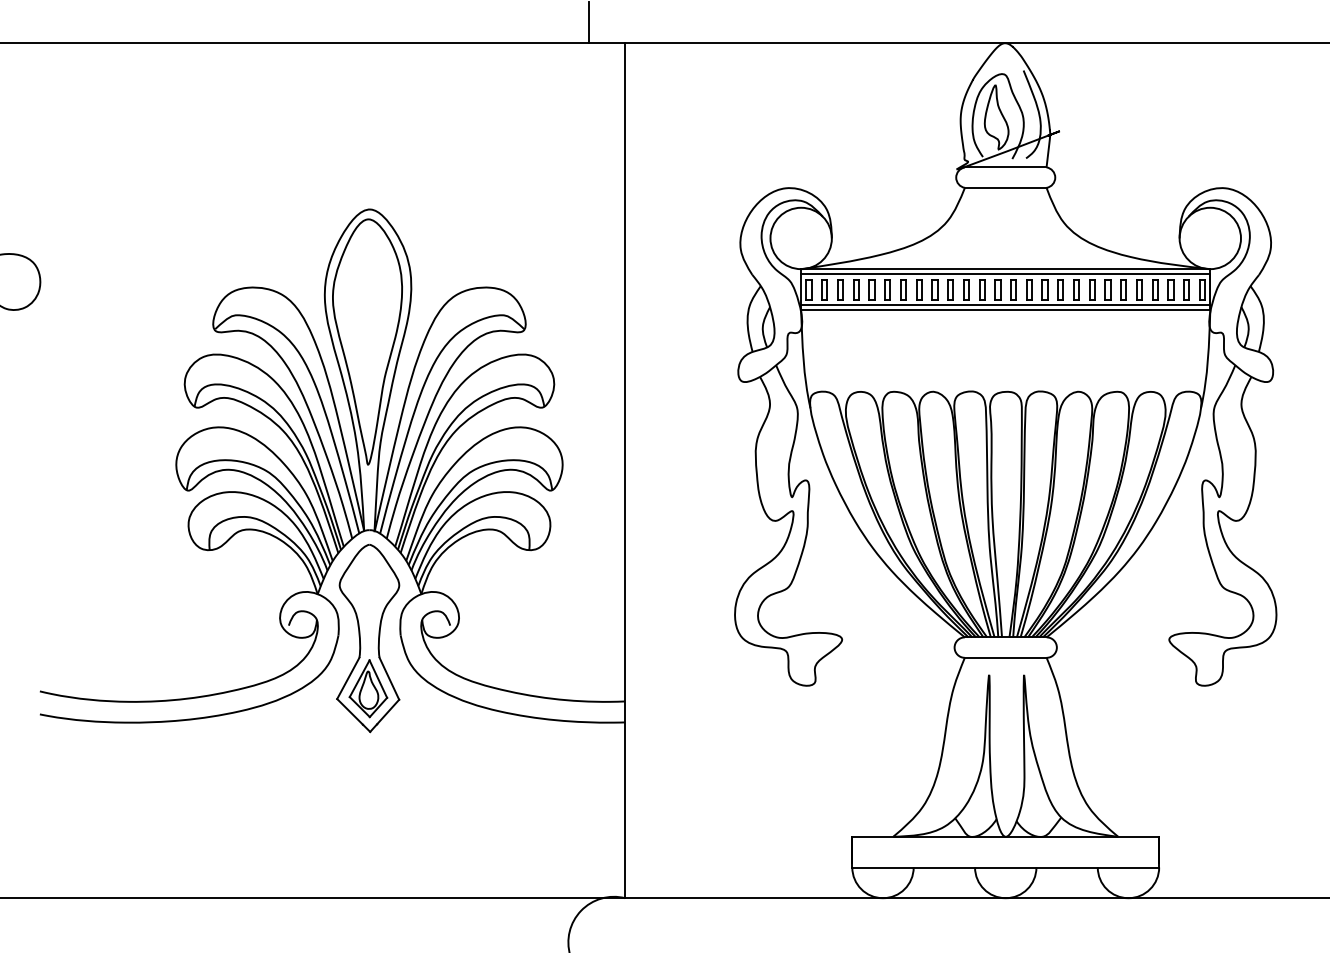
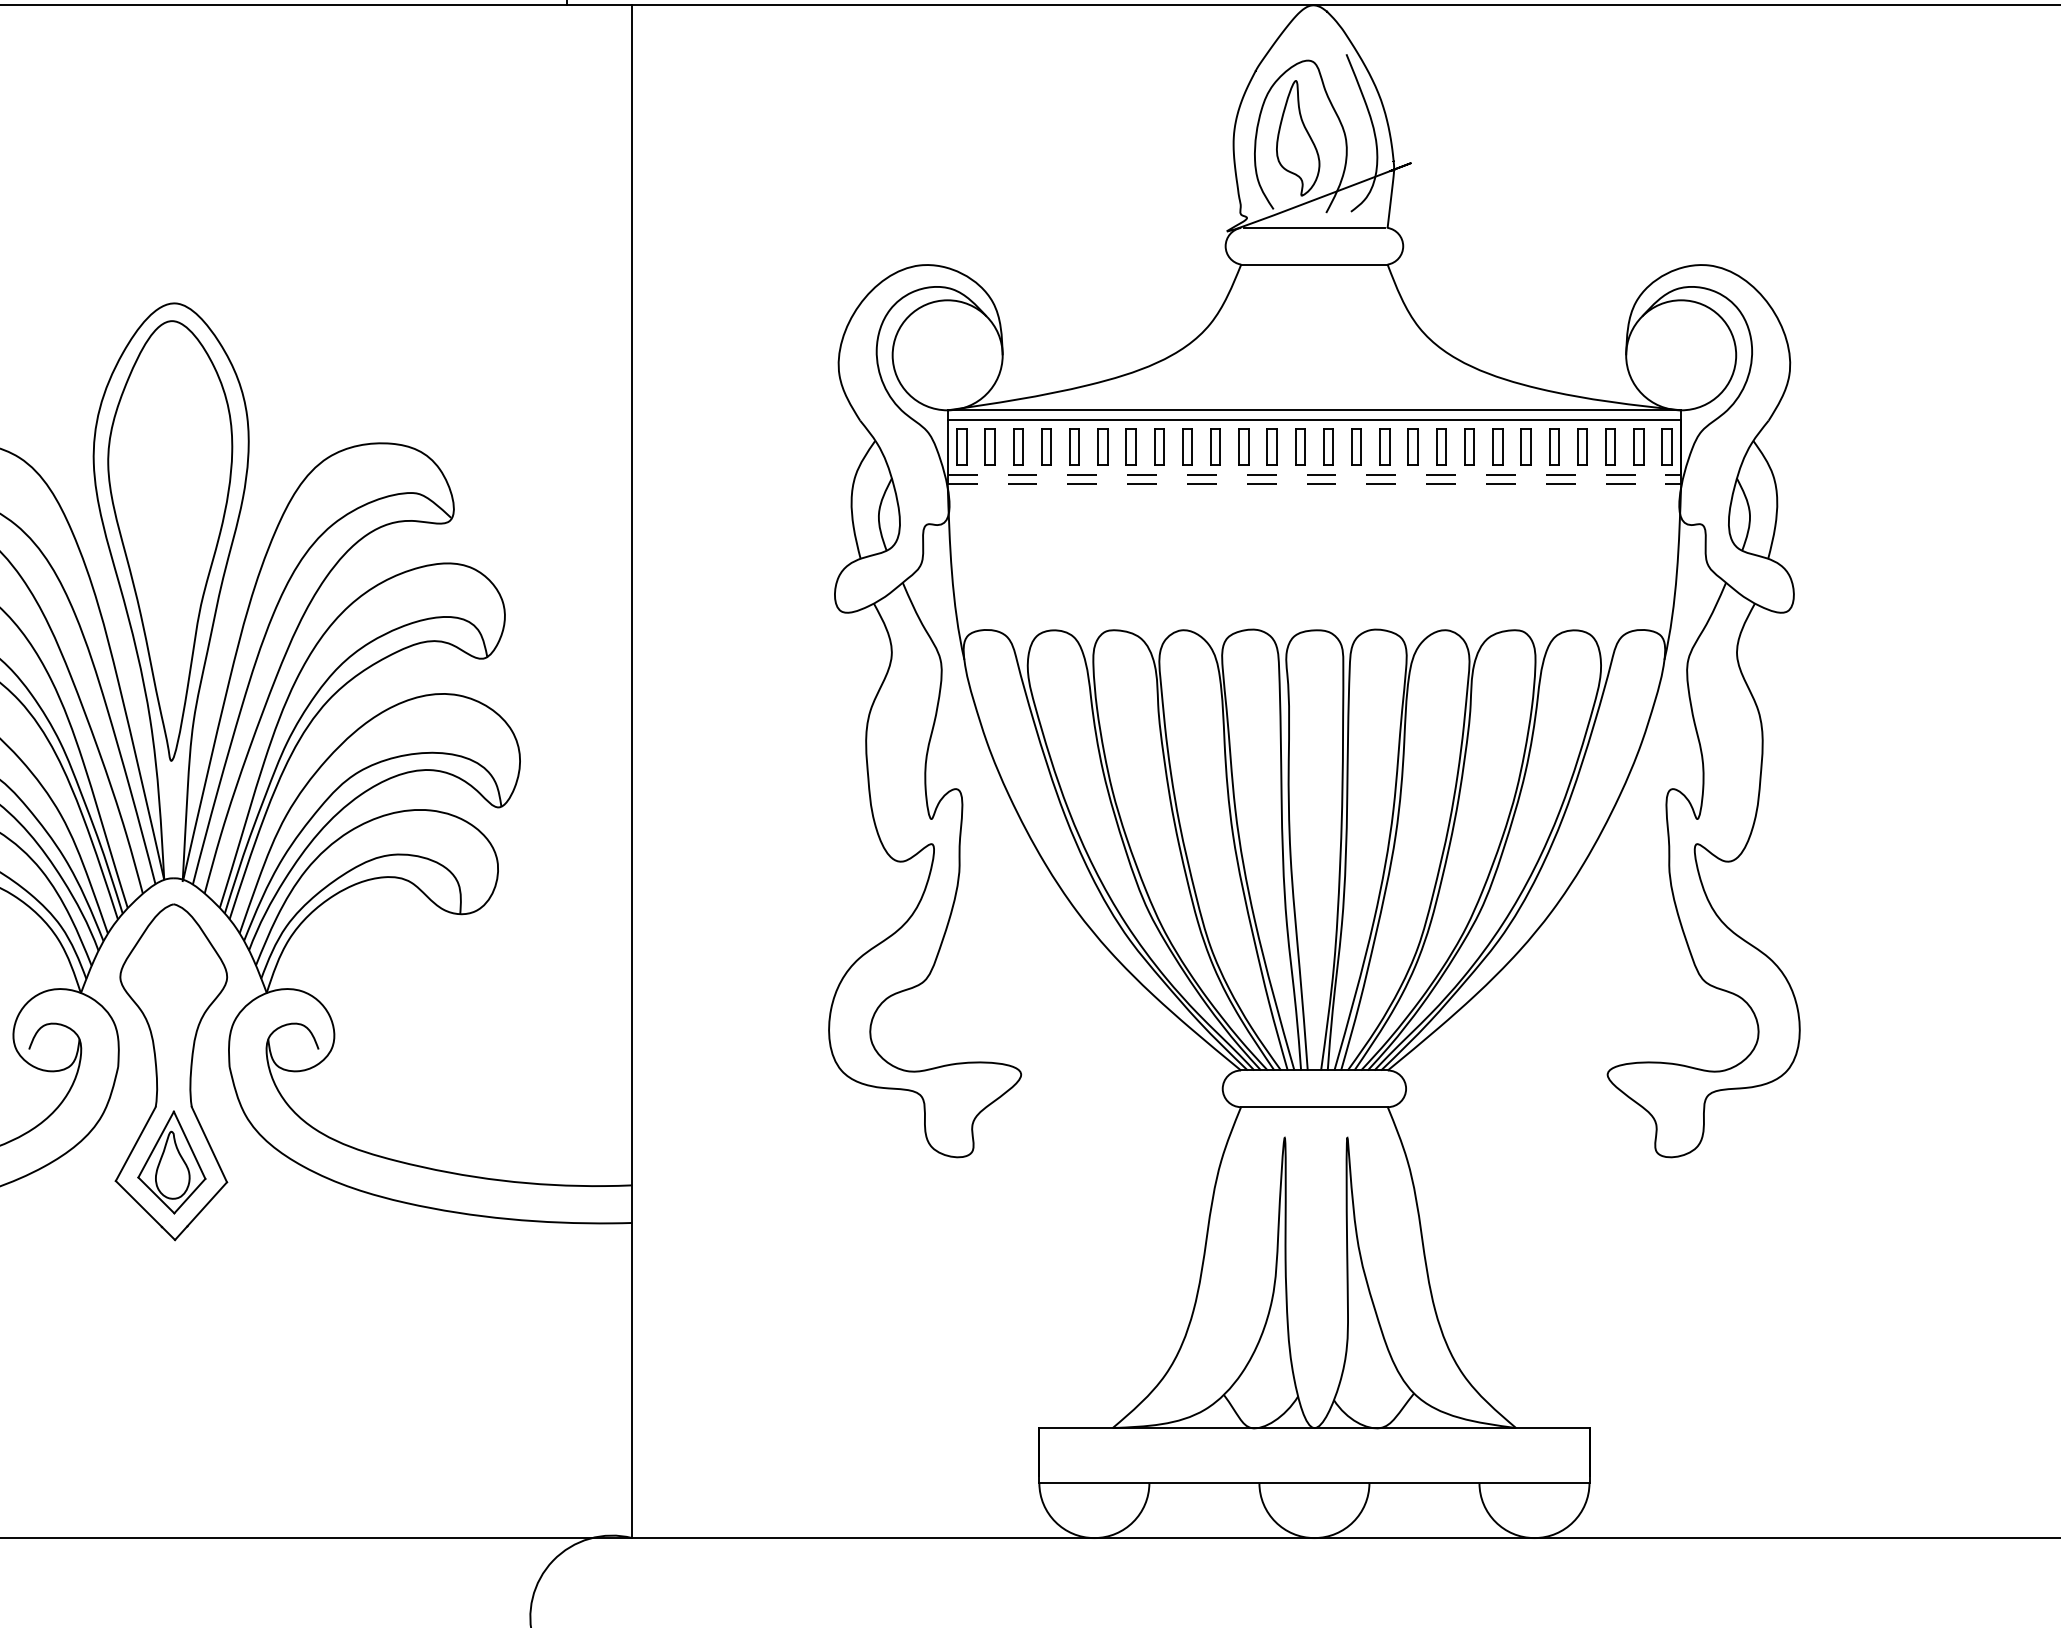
line: (1005, 304) -> (1313, 473), solid -> dashed
line: (1005, 310) -> (1313, 484), solid -> dashed

